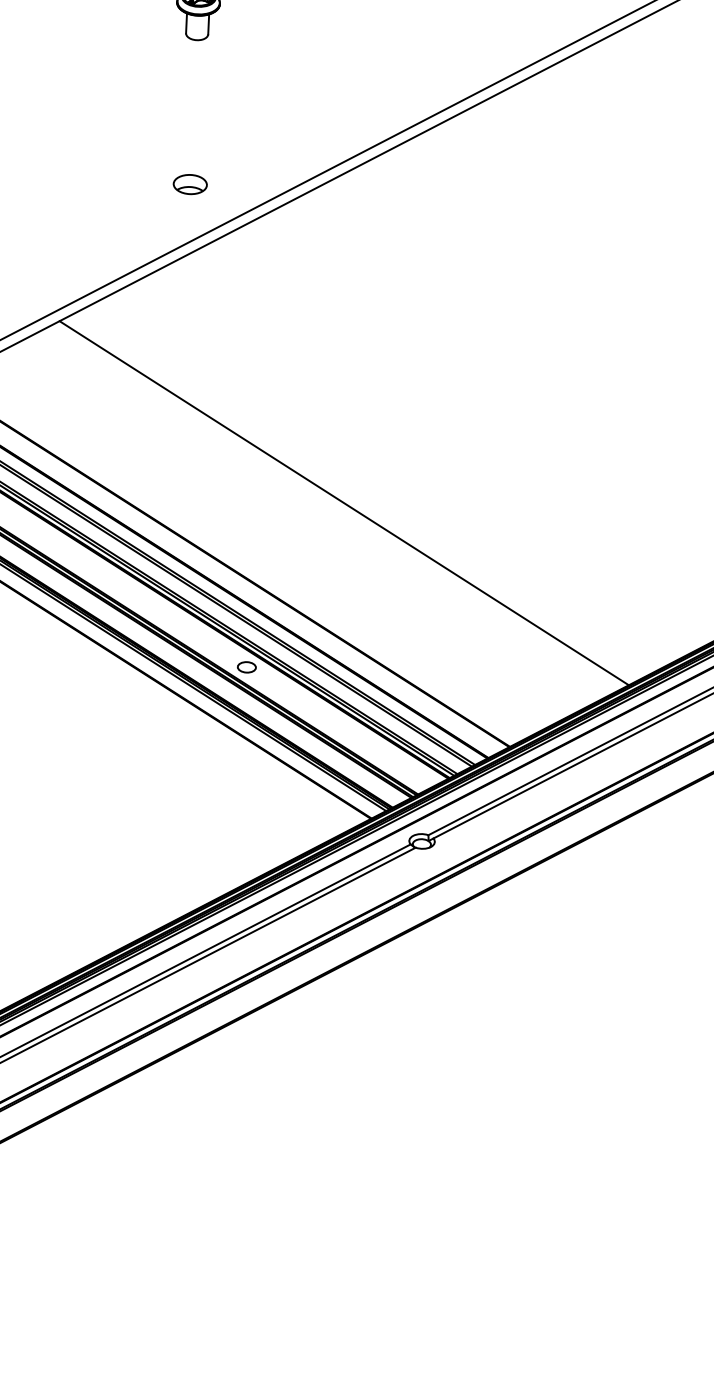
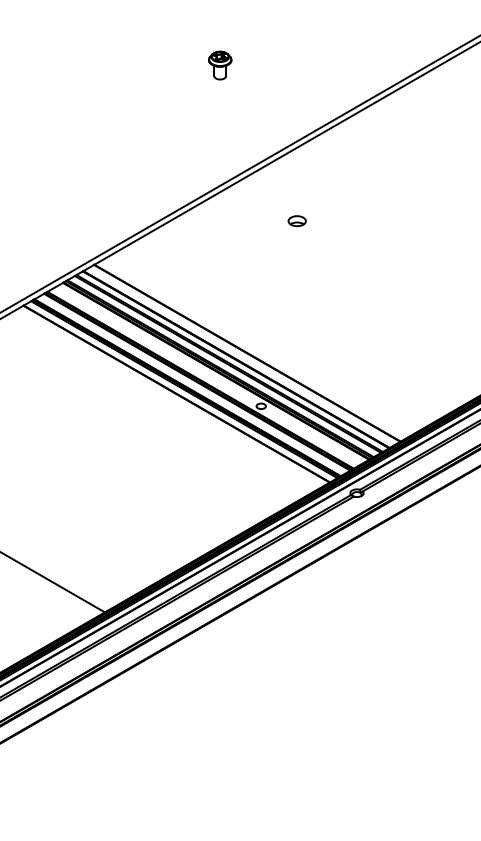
part: (188, 185) -> (296, 221), moved
line: (344, 501) -> (308, 317), removed

